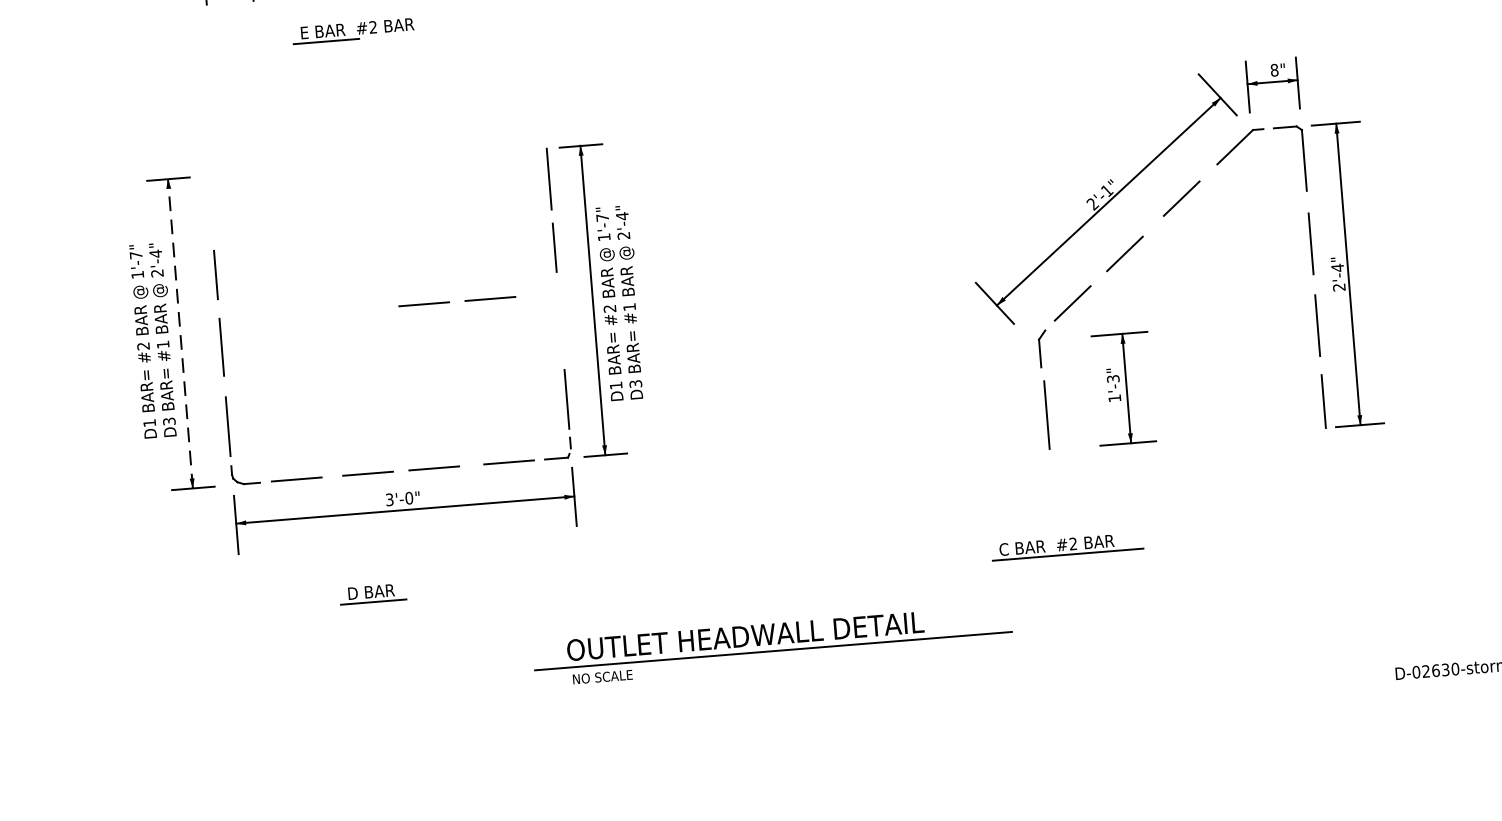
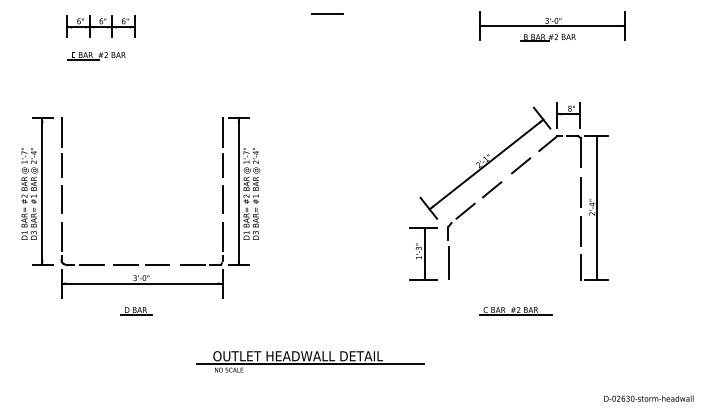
part: (352, 32) -> (96, 56), moved
line: (210, 206) -> (61, 132), added
line: (450, 301) -> (171, 186), removed
line: (560, 319) -> (222, 199), added
line: (180, 333) -> (42, 191), dashed -> solid
part: (1123, 388) -> (423, 253), moved
part: (1066, 547) -> (515, 311), moved
part: (372, 594) -> (136, 311), moved

